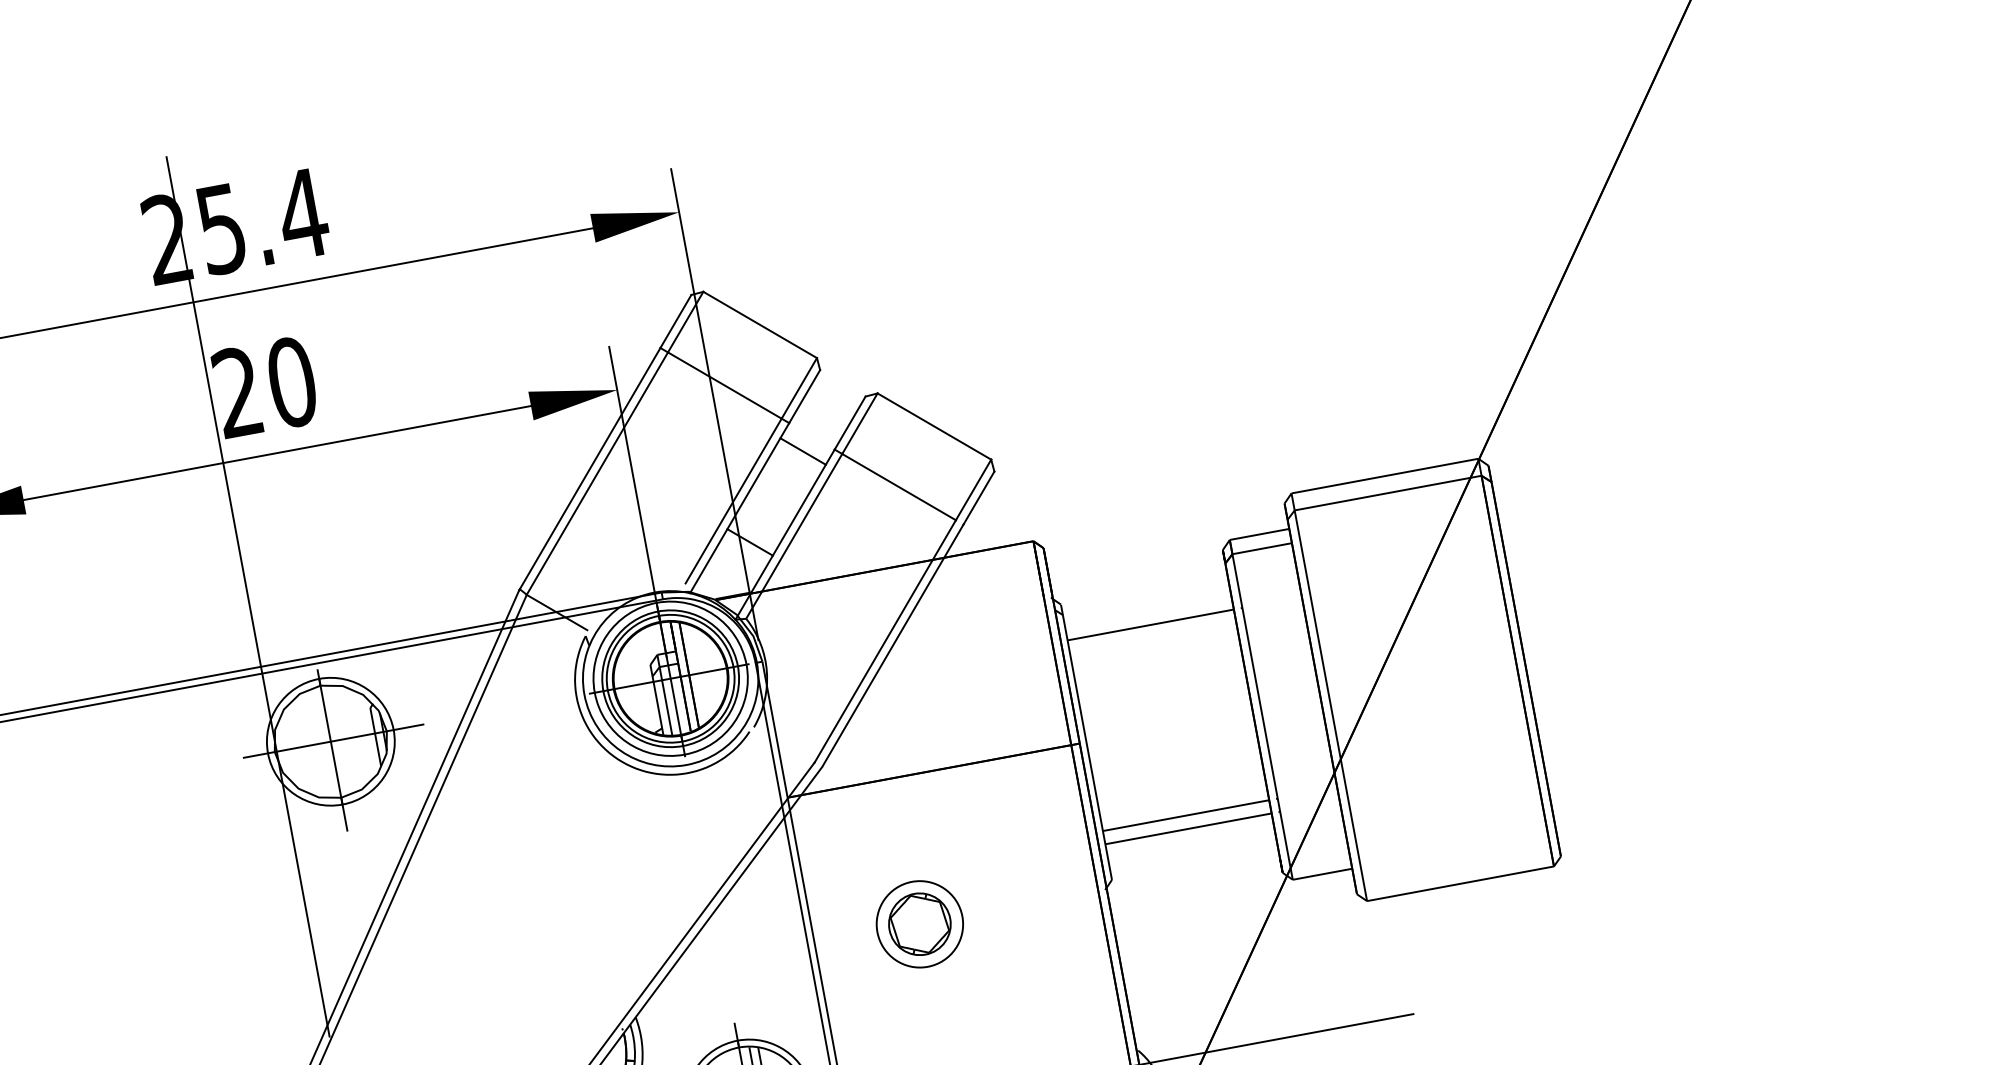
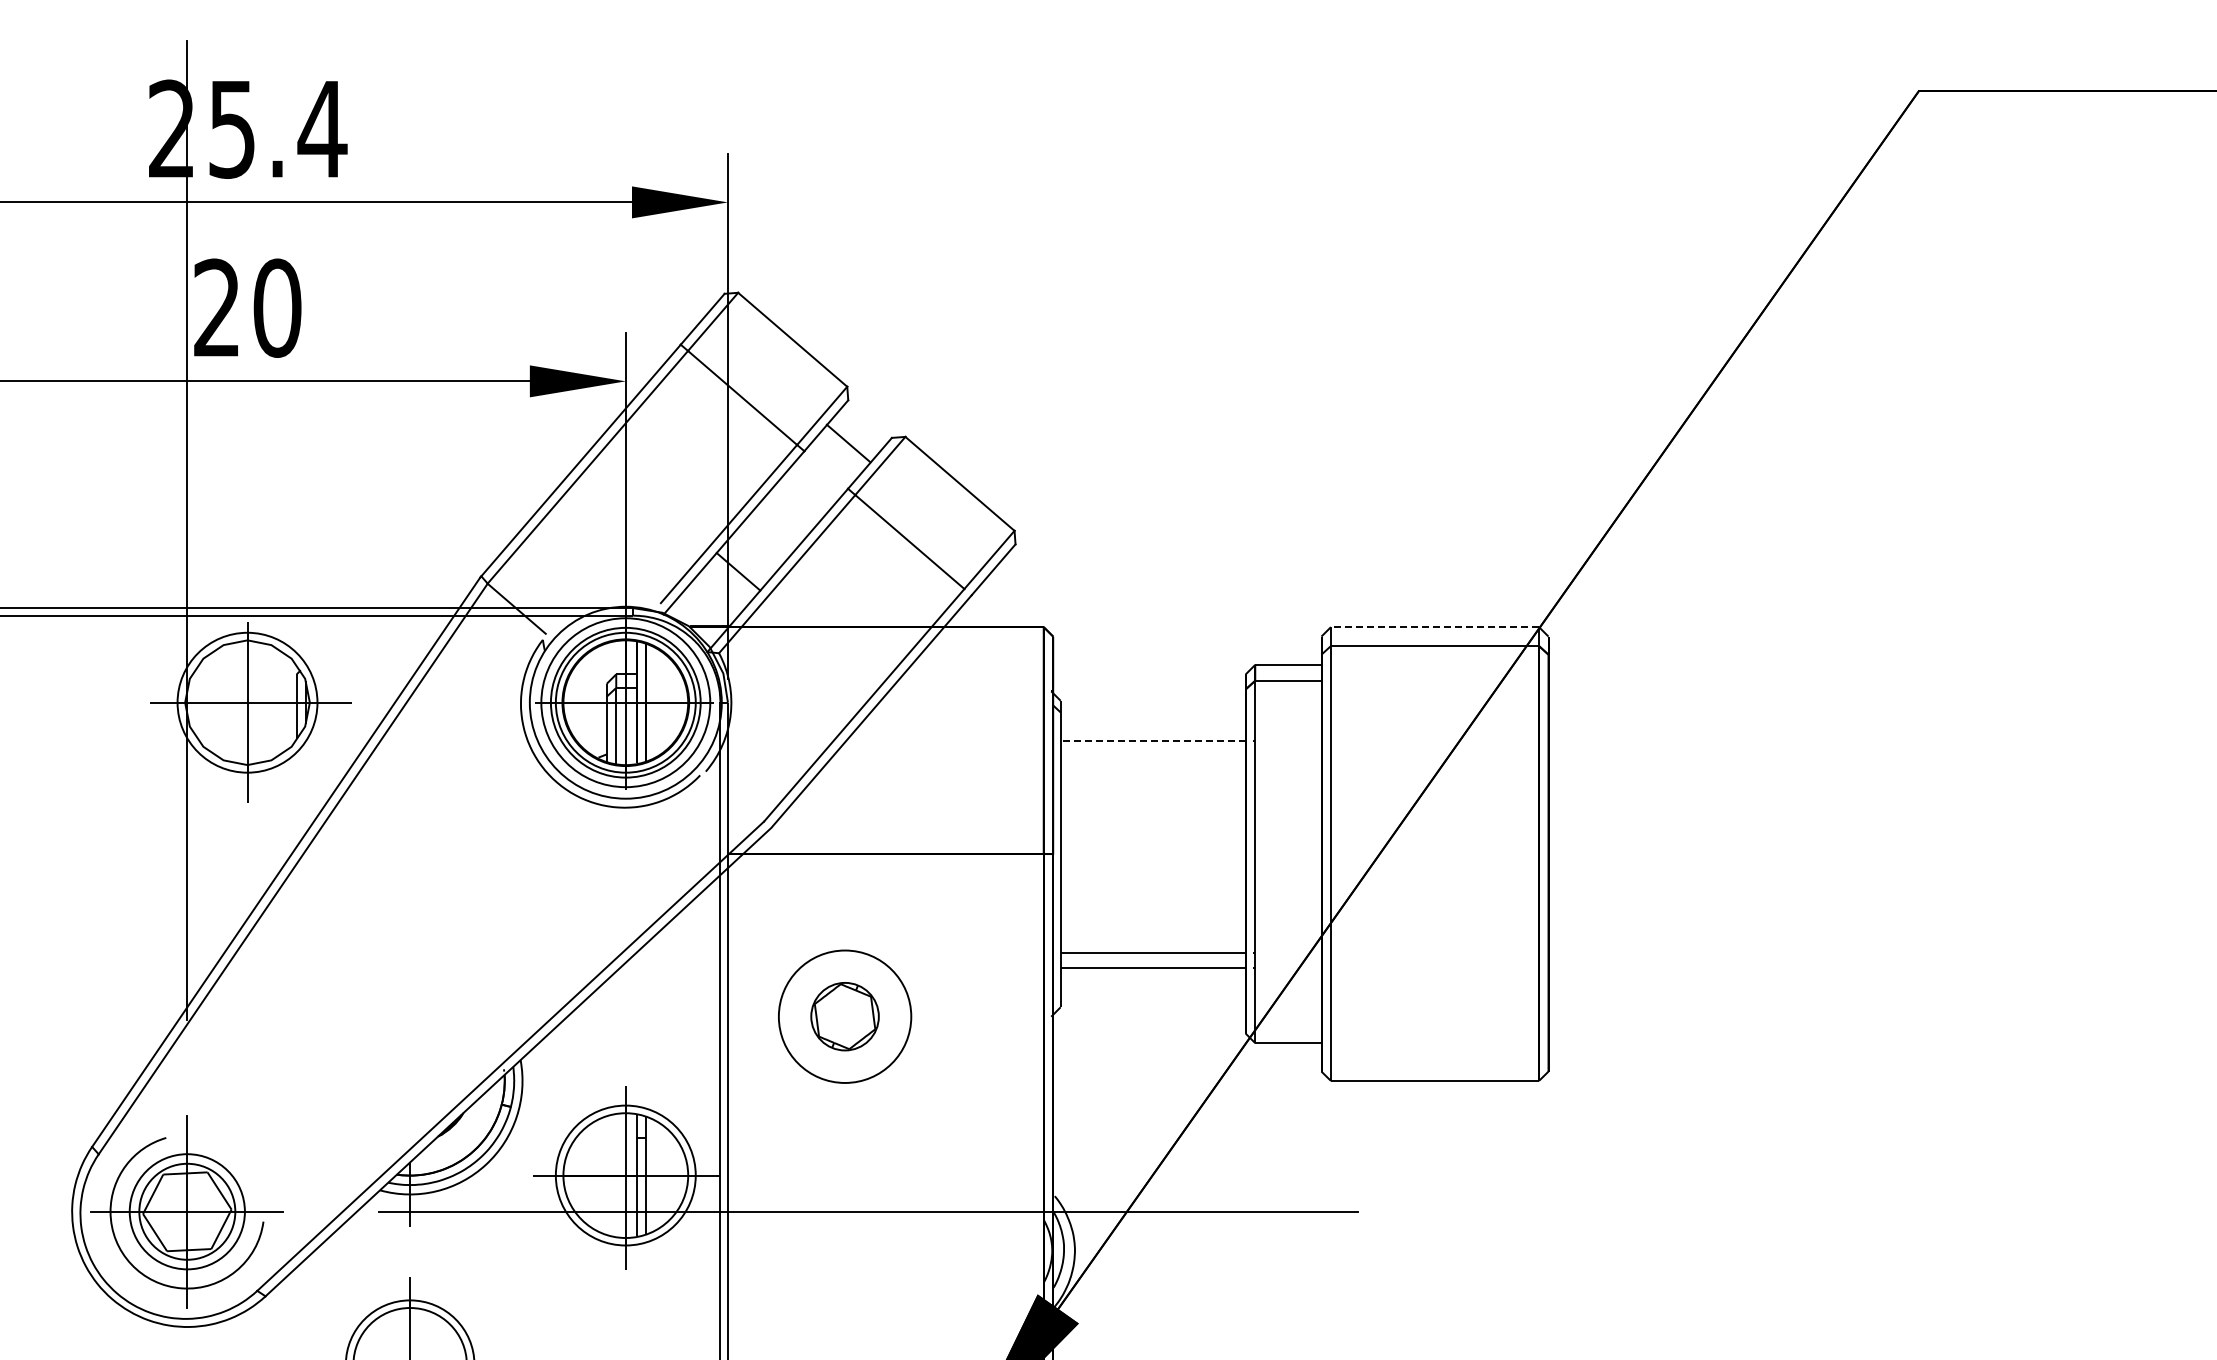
line: (802, 451) -> (848, 443), moved
line: (1384, 476) -> (1434, 627), solid -> dashed
line: (1150, 624) -> (1153, 740), solid -> dashed
circle: (919, 924) -> (844, 1016), size x1.4

